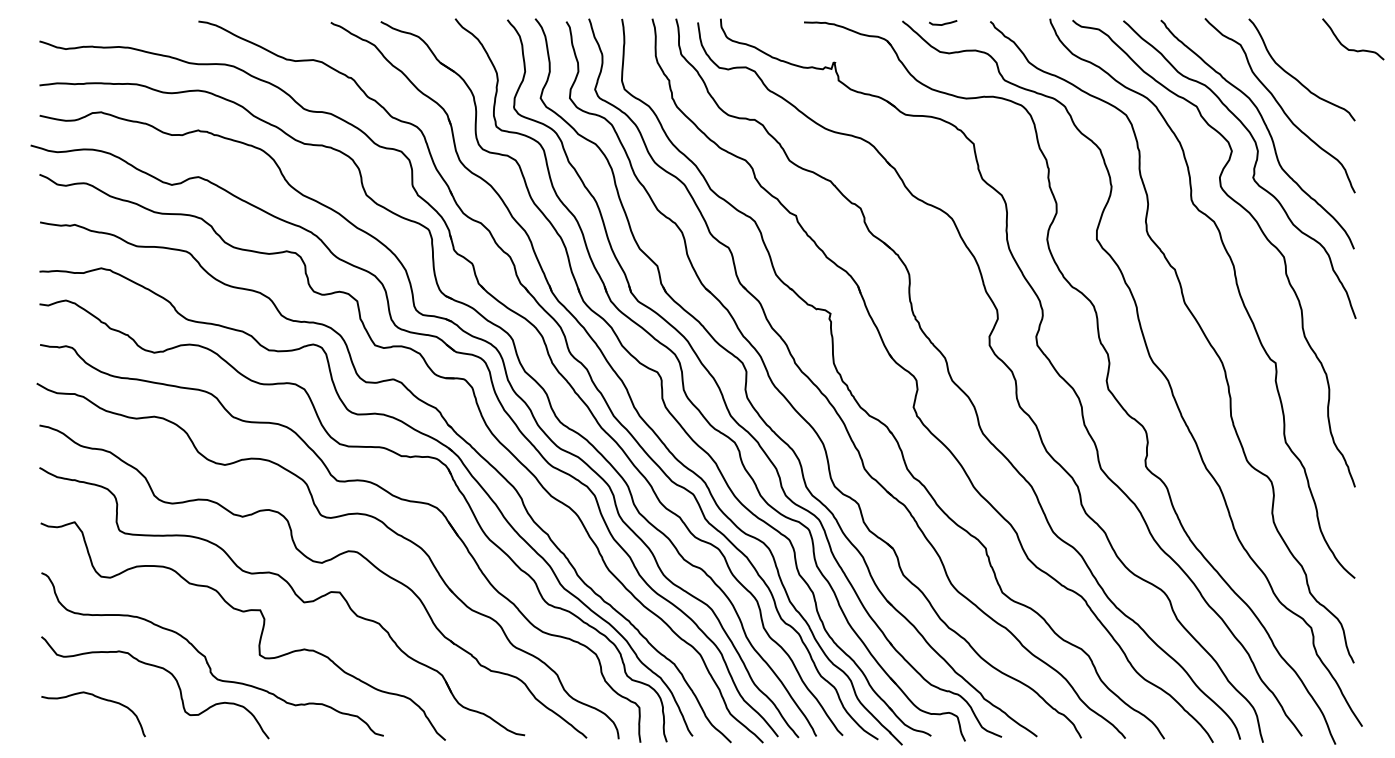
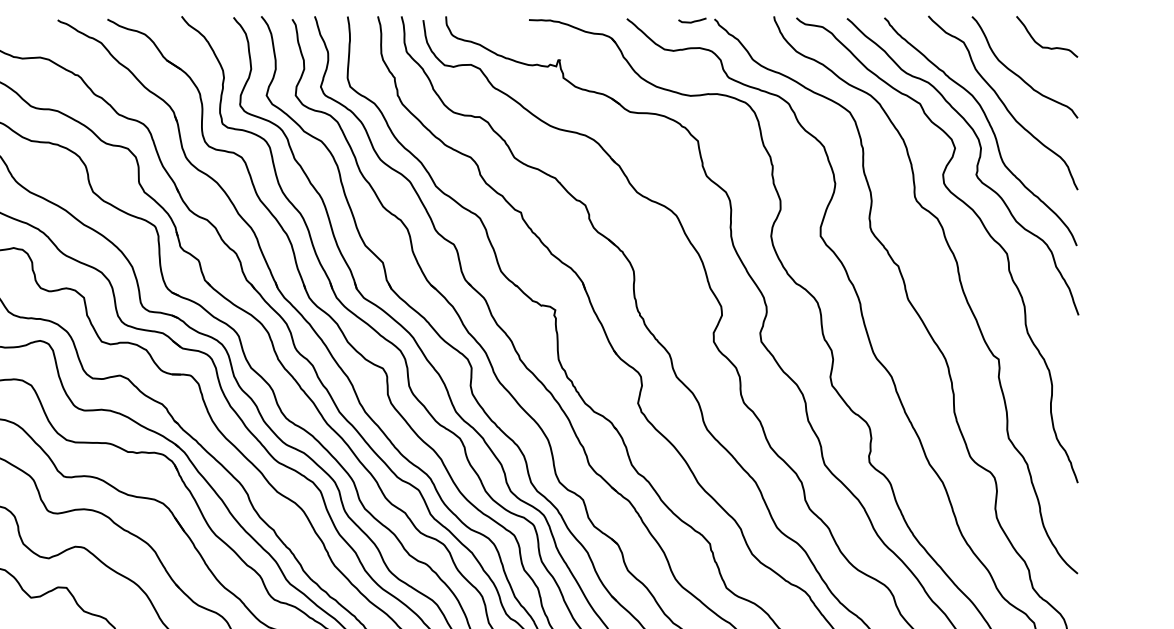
curve: (943, 23) -> (692, 21), moved
curve: (1347, 47) -> (1041, 45), moved

